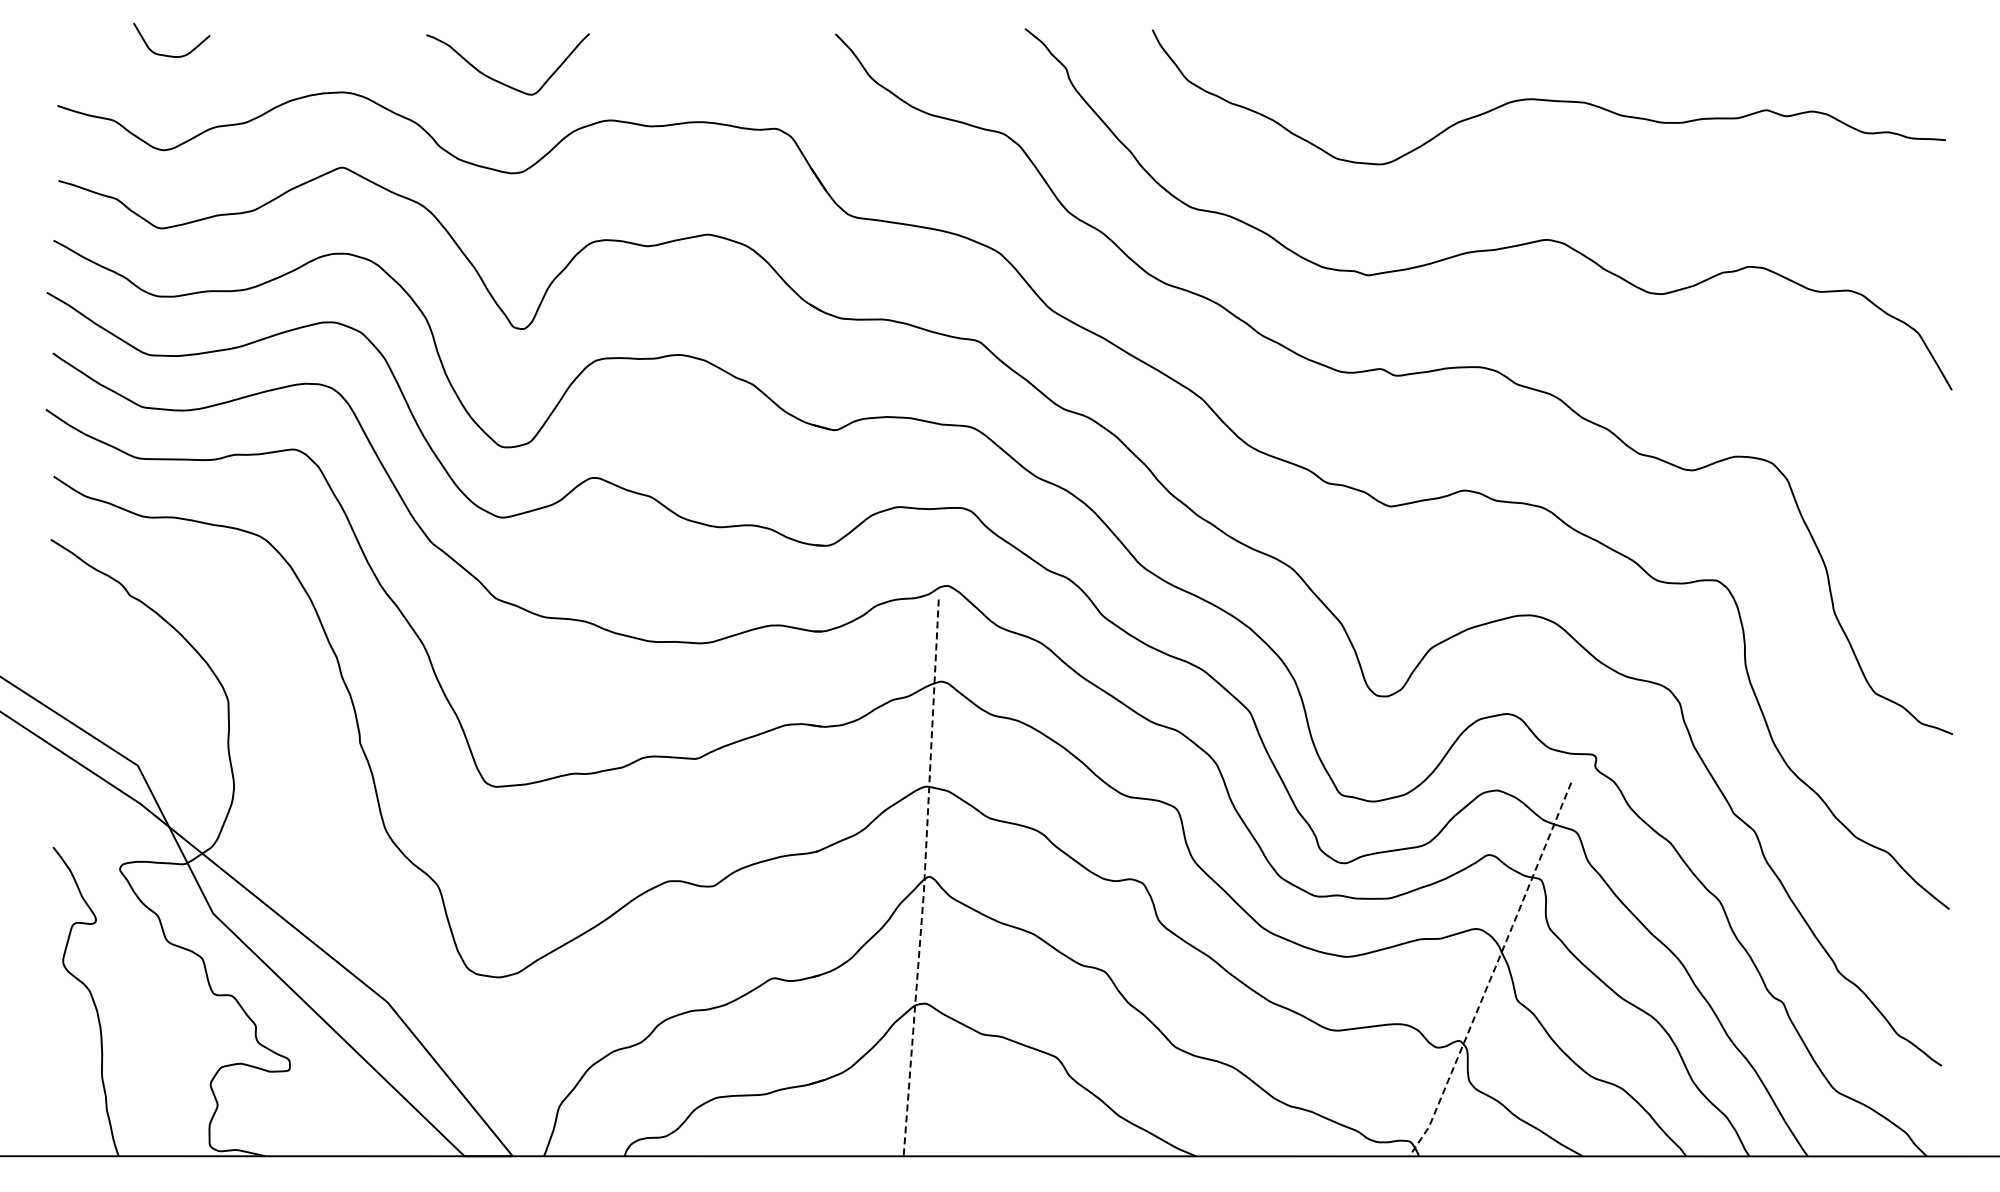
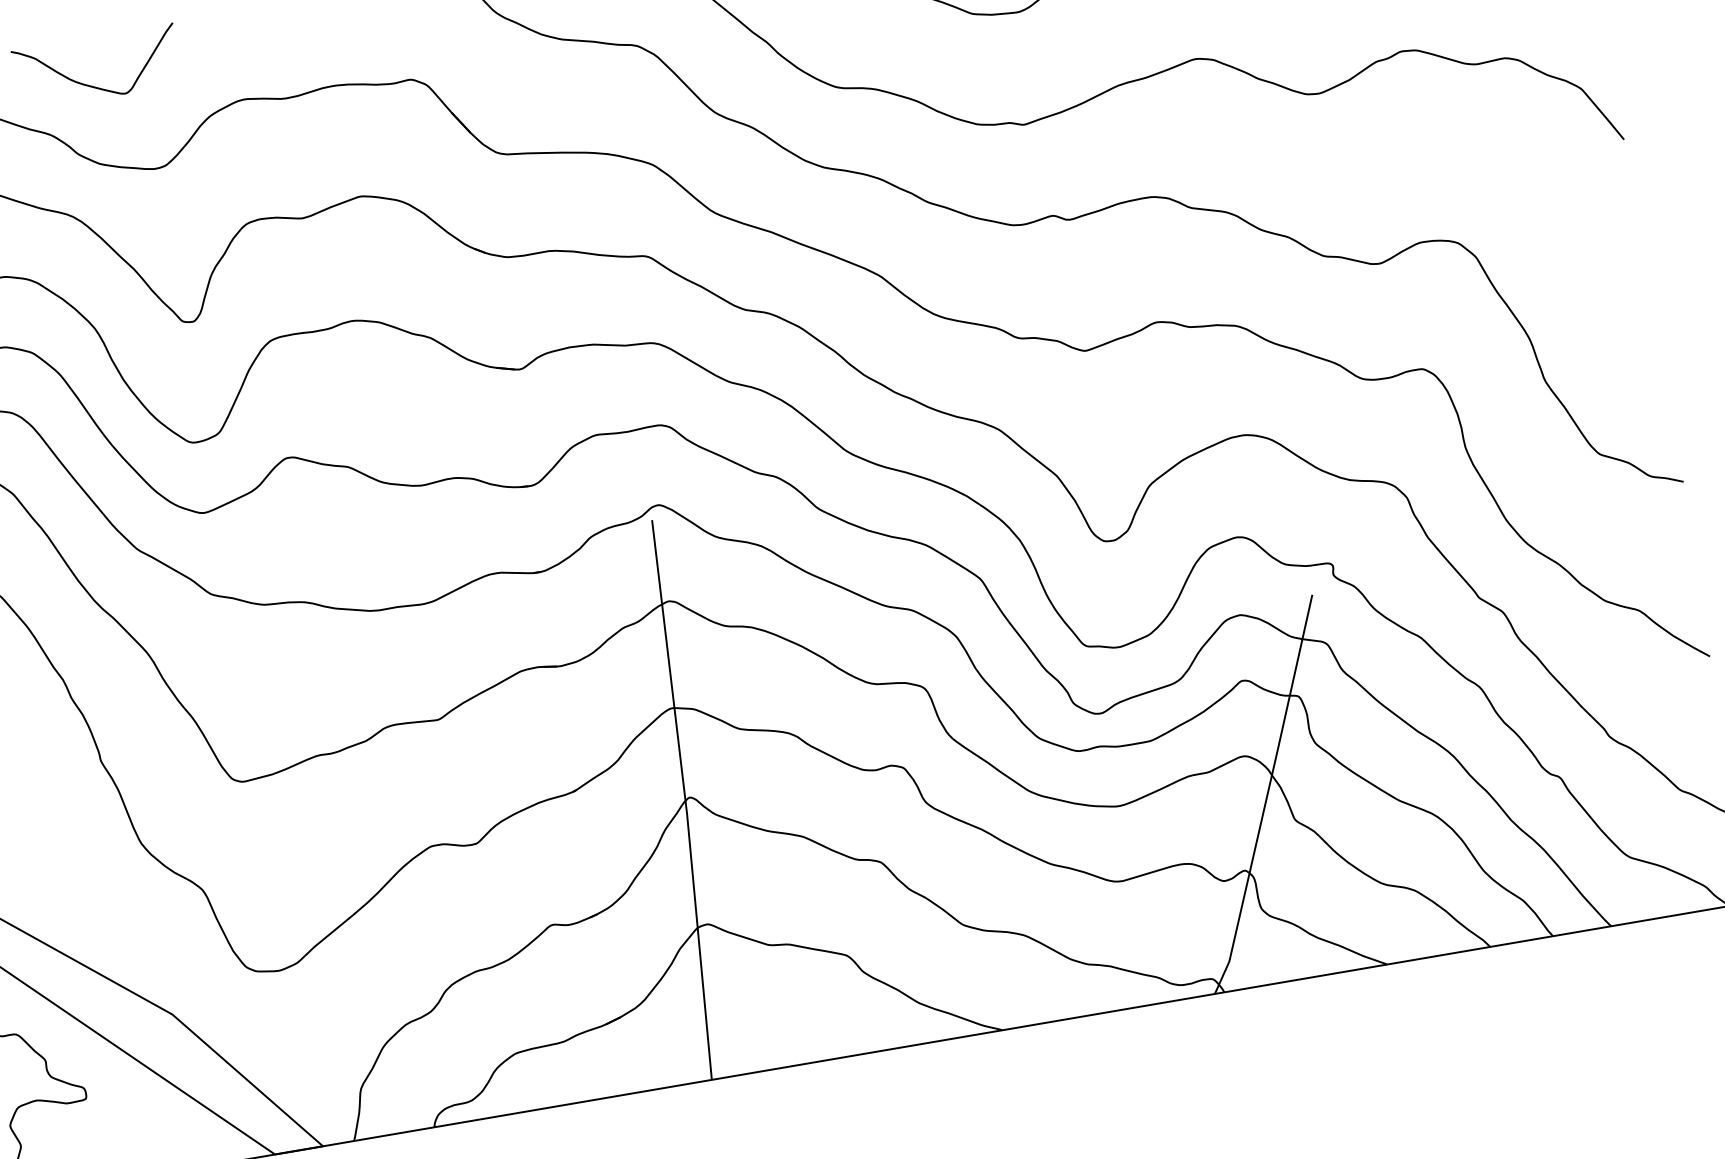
curve: (498, 80) -> (90, 84), moved
line: (924, 878) -> (685, 800), dashed -> solid
line: (1493, 971) -> (1267, 795), dashed -> solid

